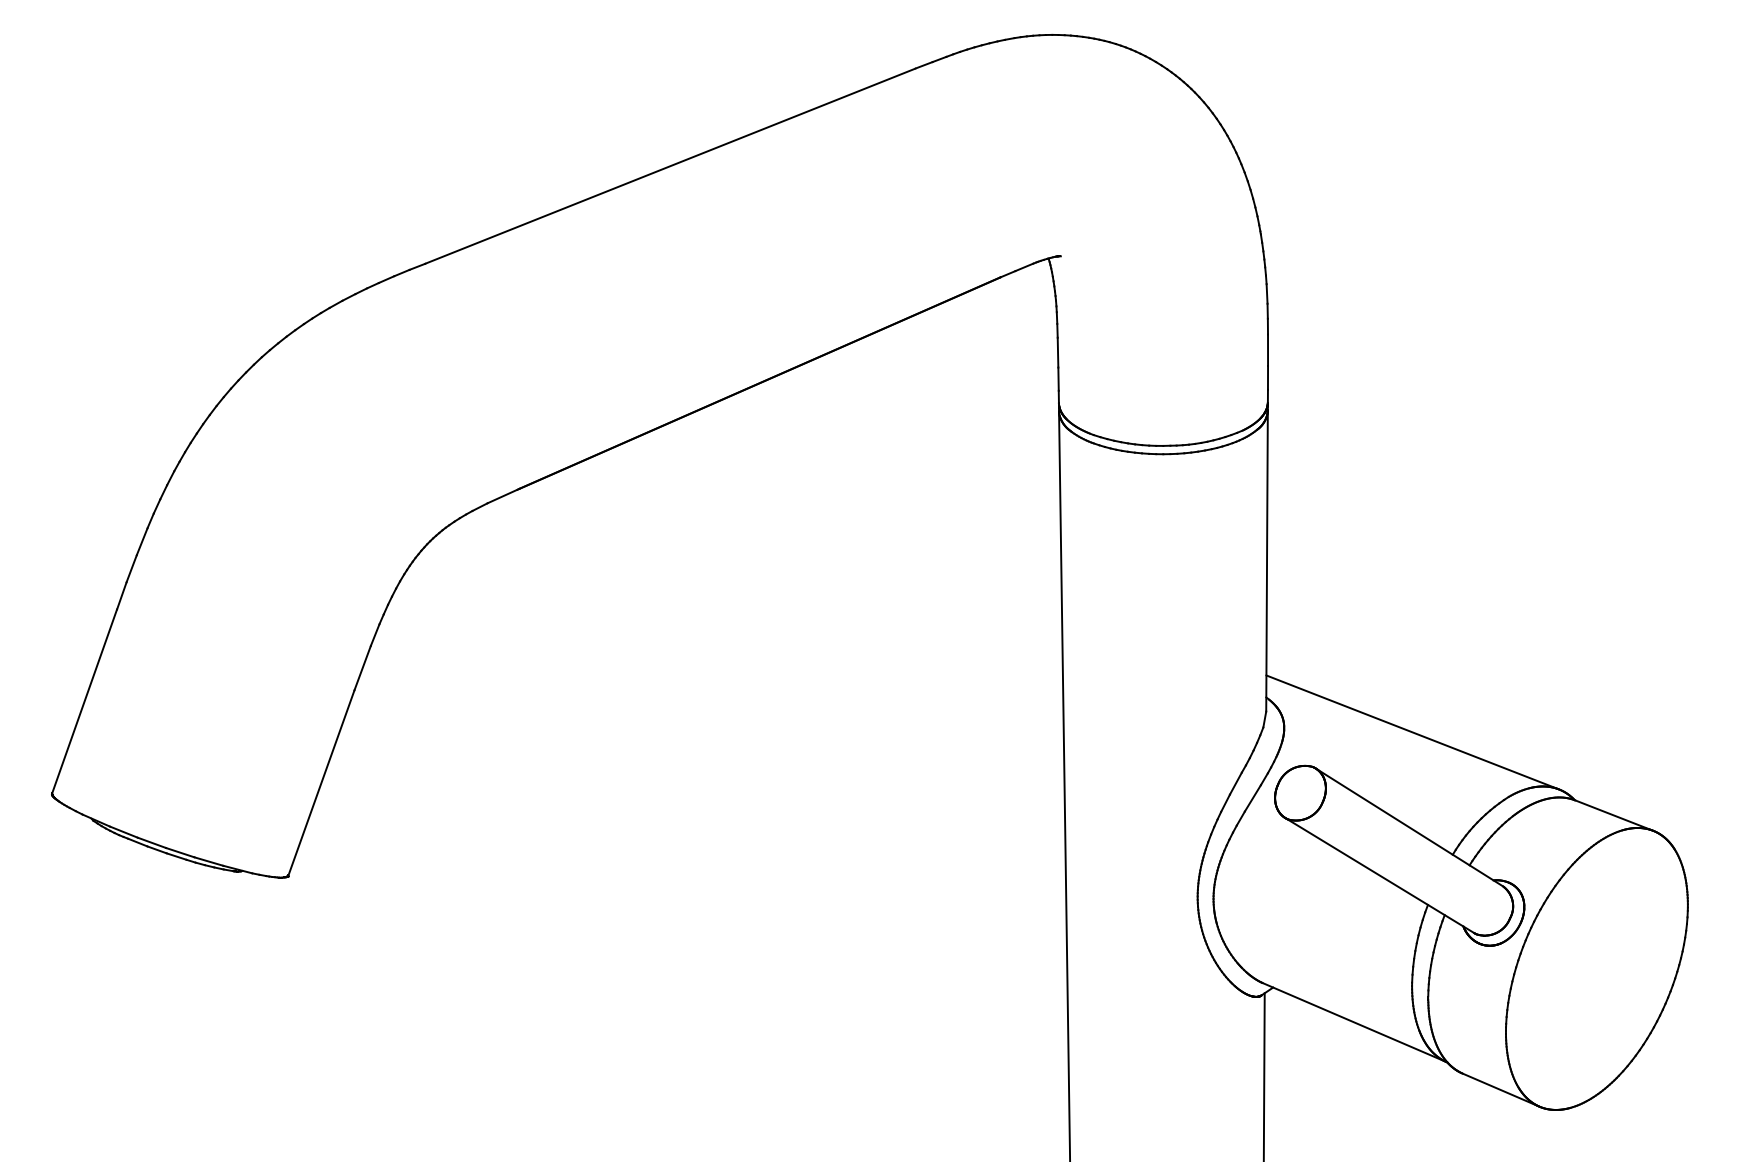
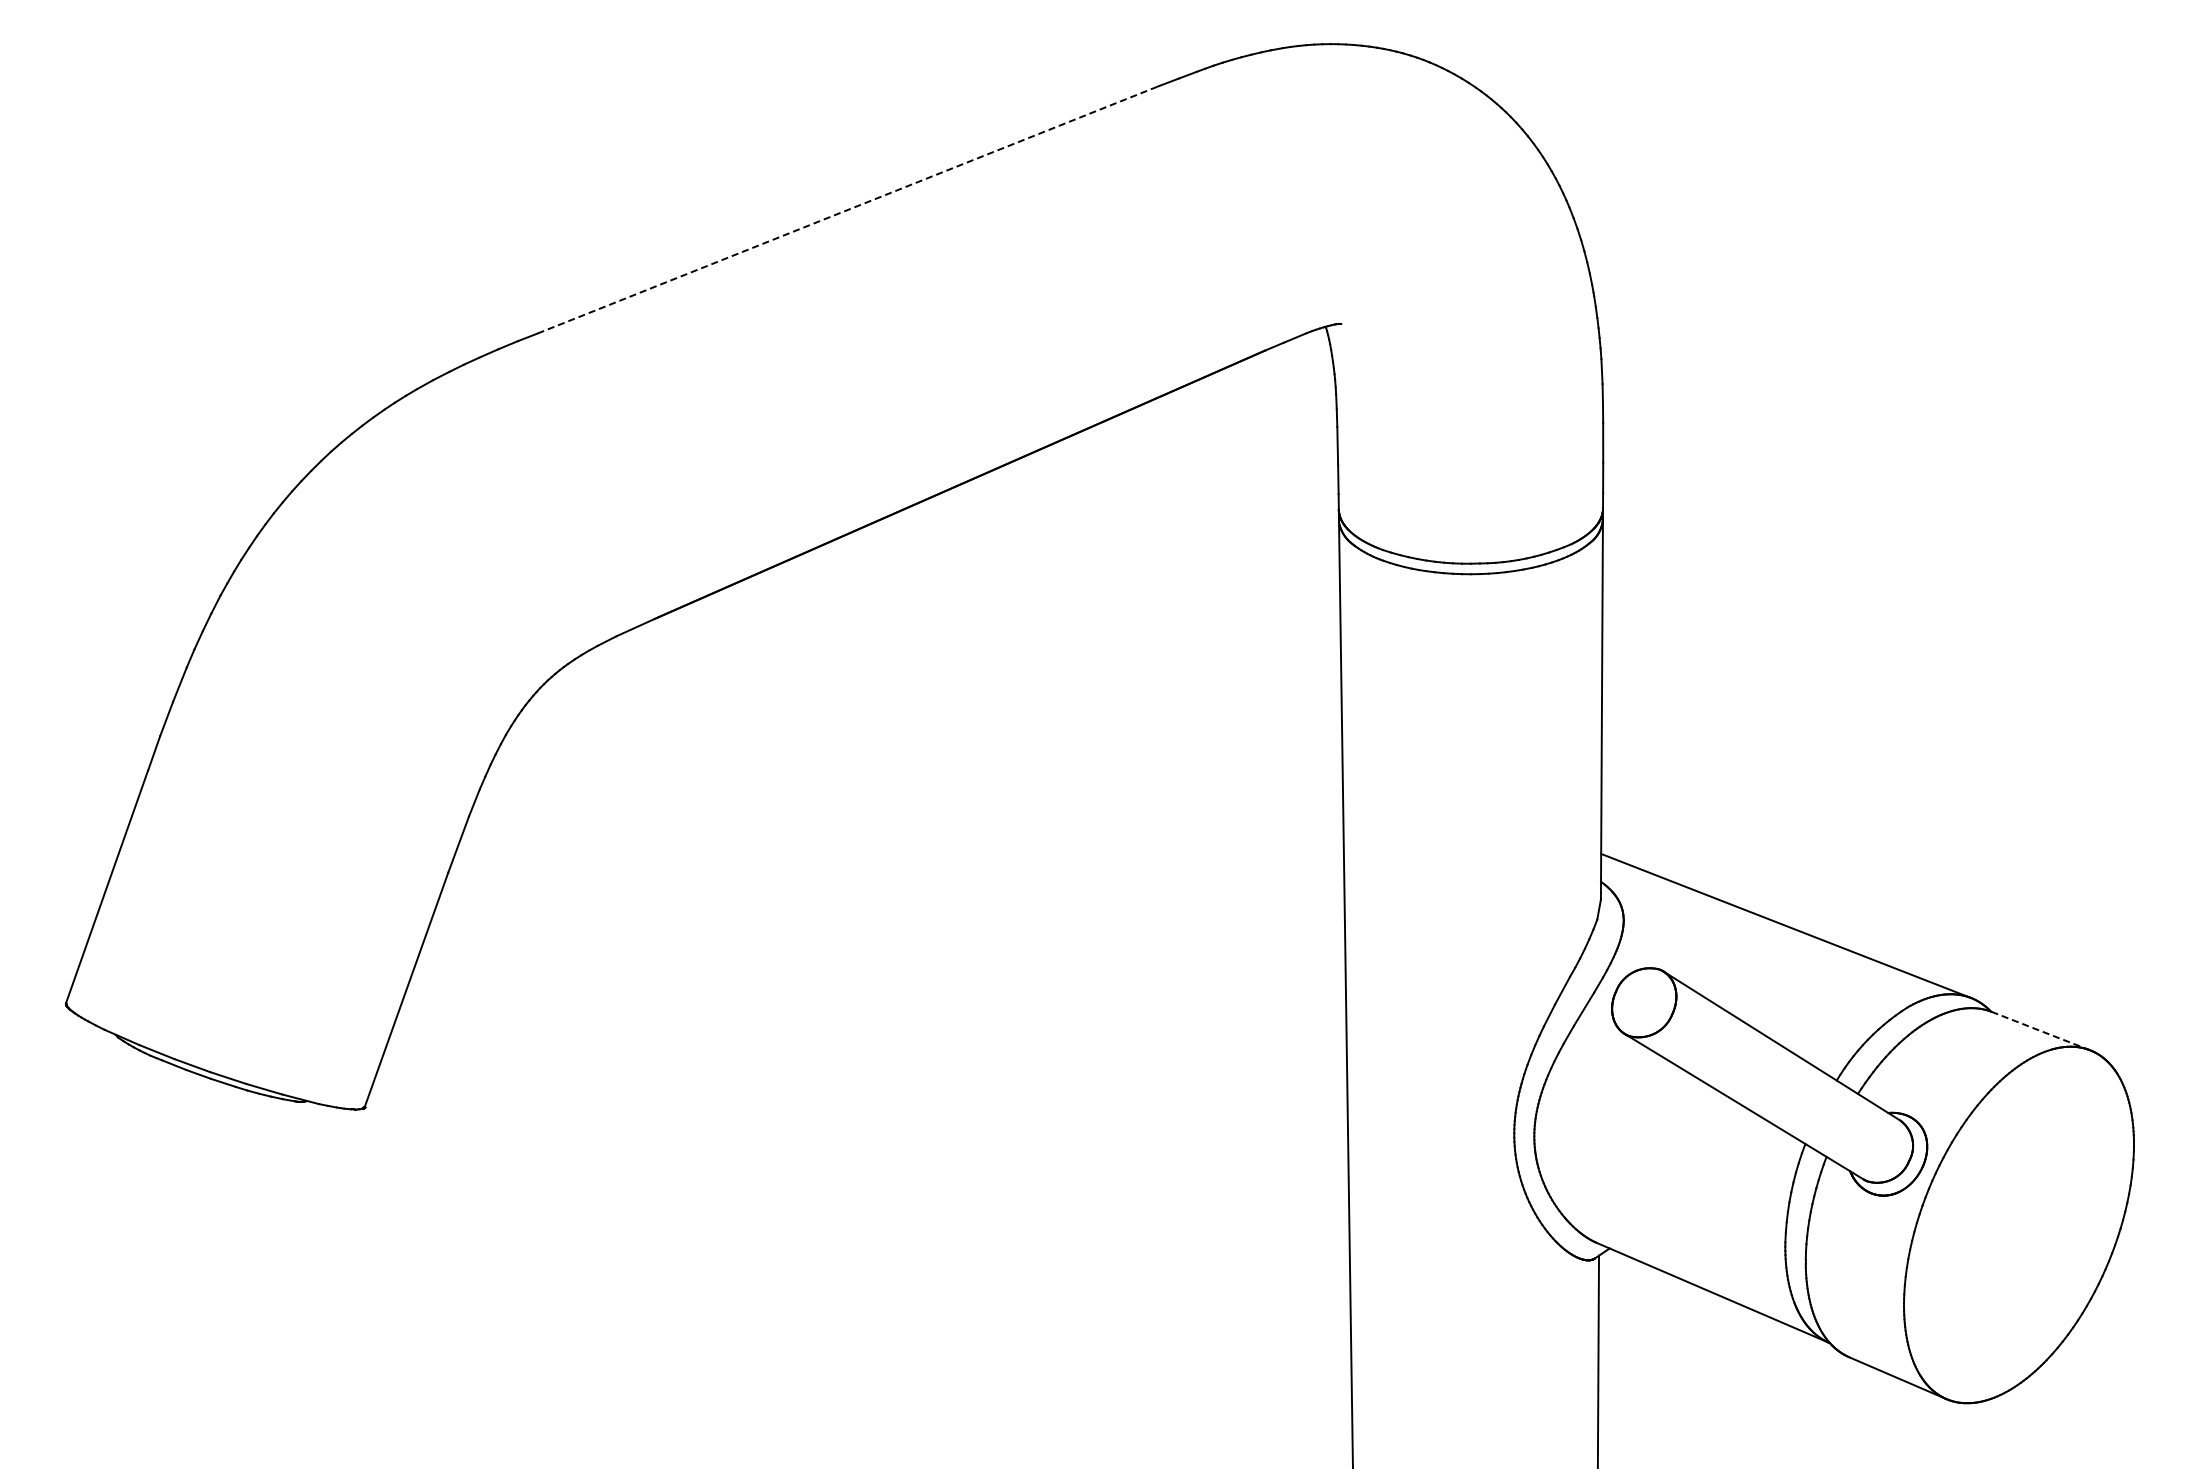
line: (670, 165) -> (847, 209), solid -> dashed
line: (1613, 815) -> (2040, 1030), solid -> dashed

